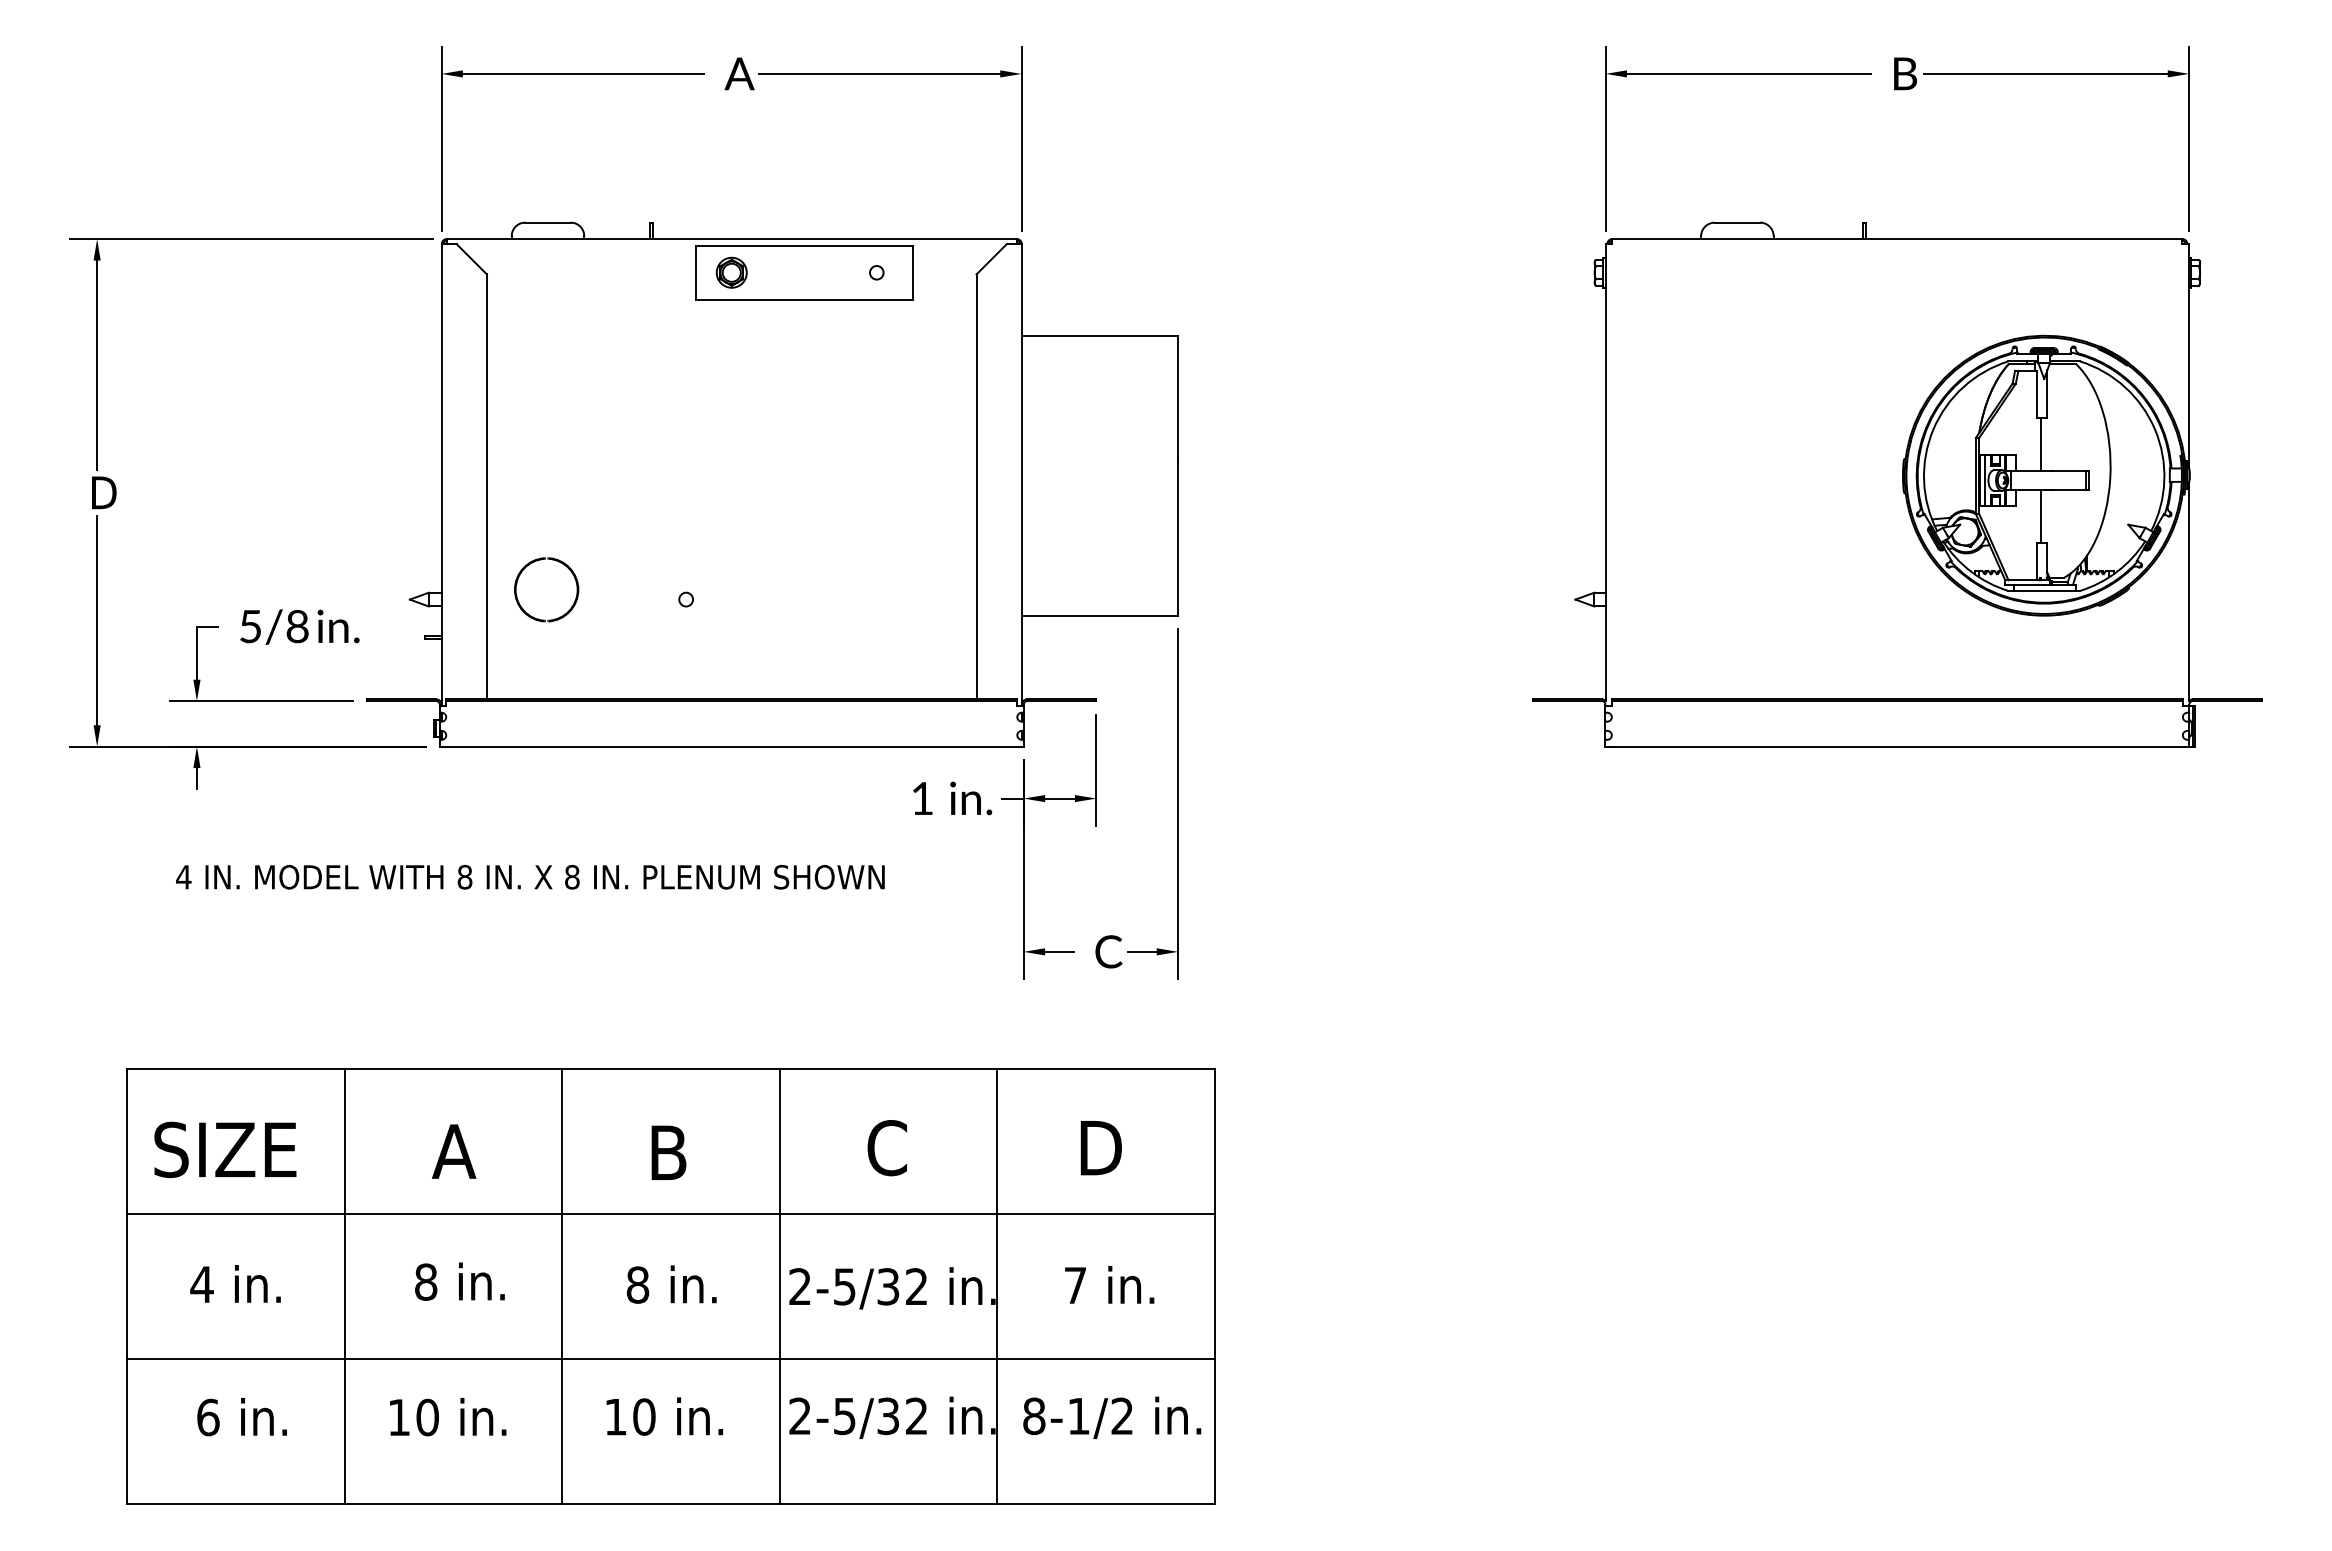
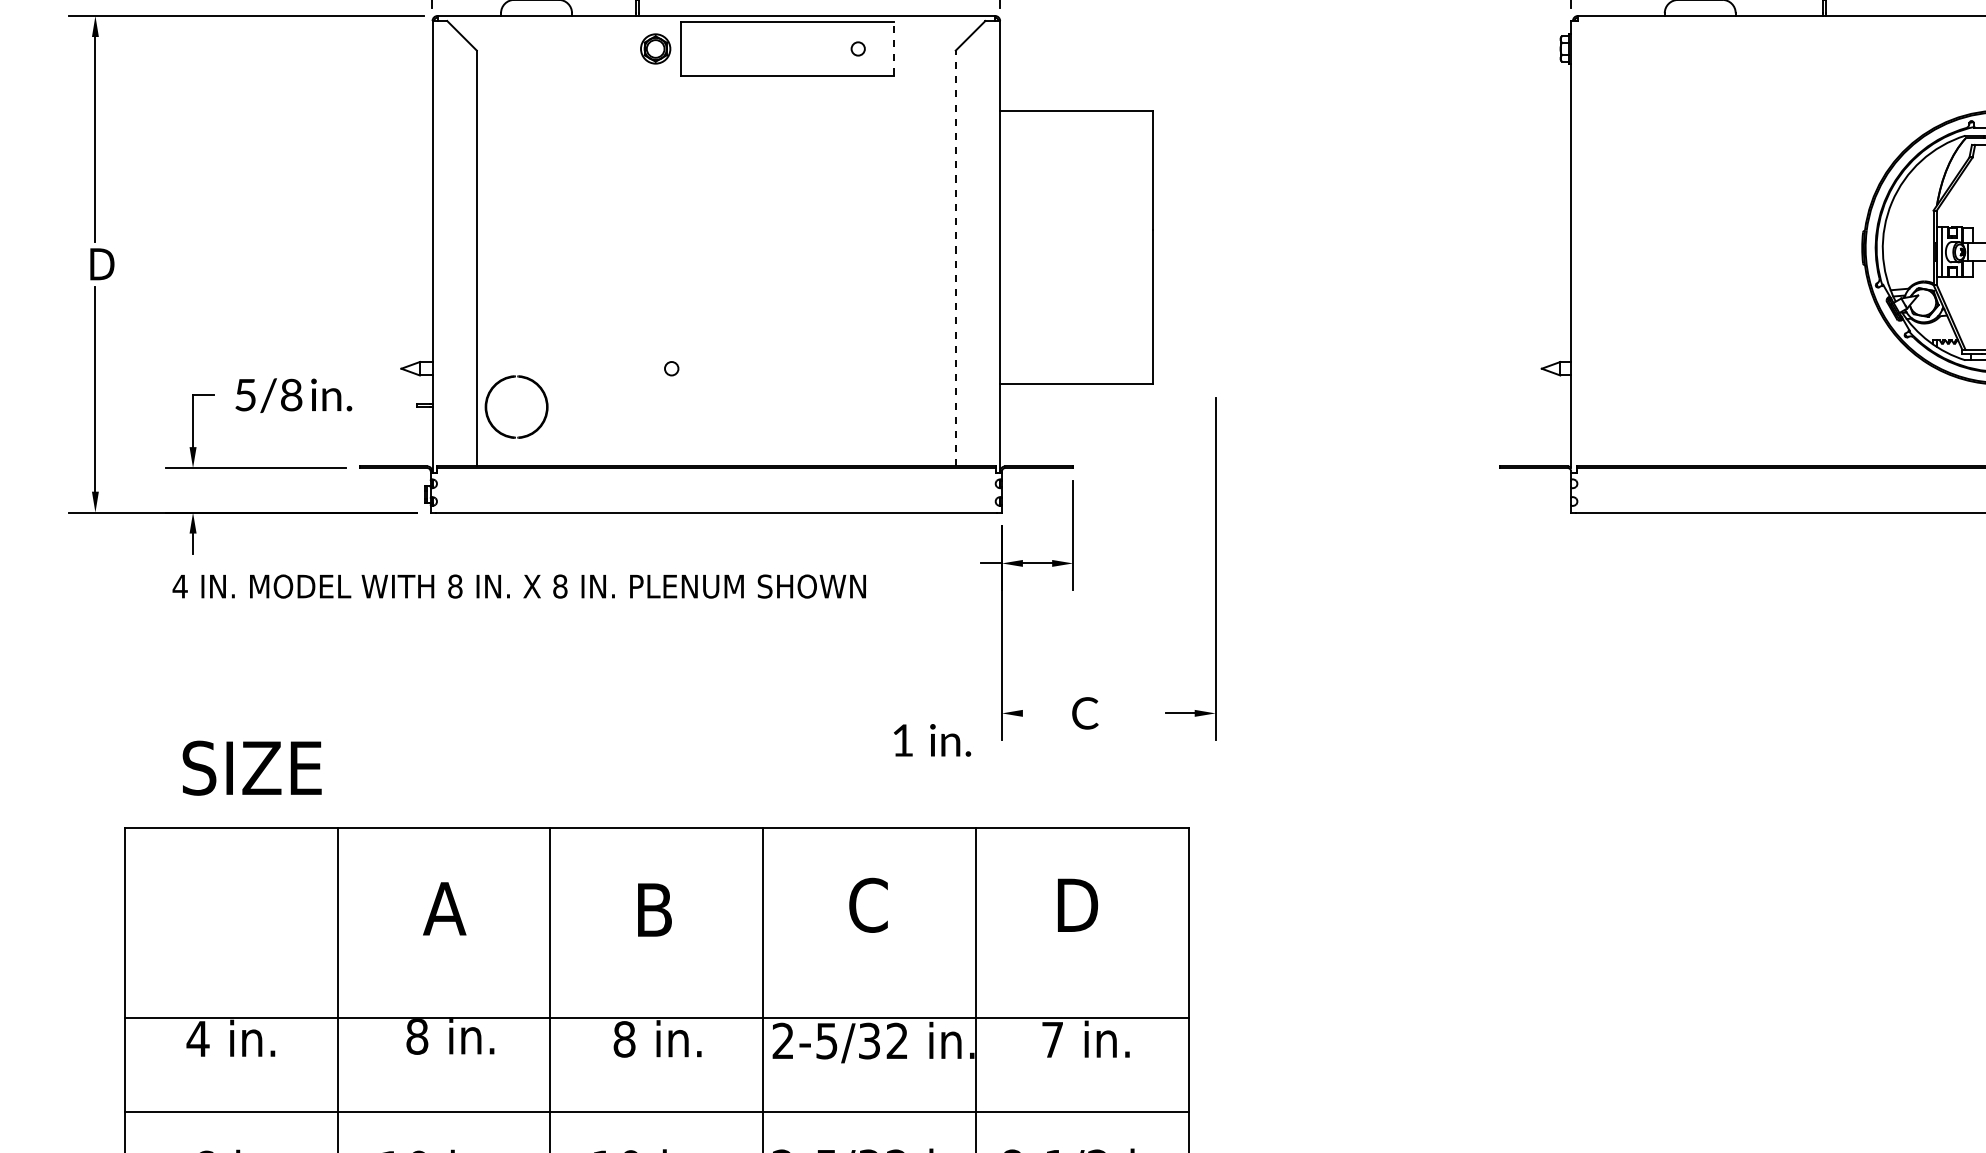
part: (731, 272) -> (655, 48), moved
line: (913, 272) -> (894, 48), solid -> dashed
line: (976, 486) -> (955, 258), solid -> dashed
part: (537, 561) -> (507, 379), moved
text: (952, 798) -> (932, 740), moved
part: (1177, 803) -> (1215, 568), moved
text: (530, 877) -> (519, 586), moved
line: (1059, 951) -> (1036, 713), removed
text: (225, 1149) -> (252, 767), moved
line: (670, 1214) -> (656, 1018), moved

